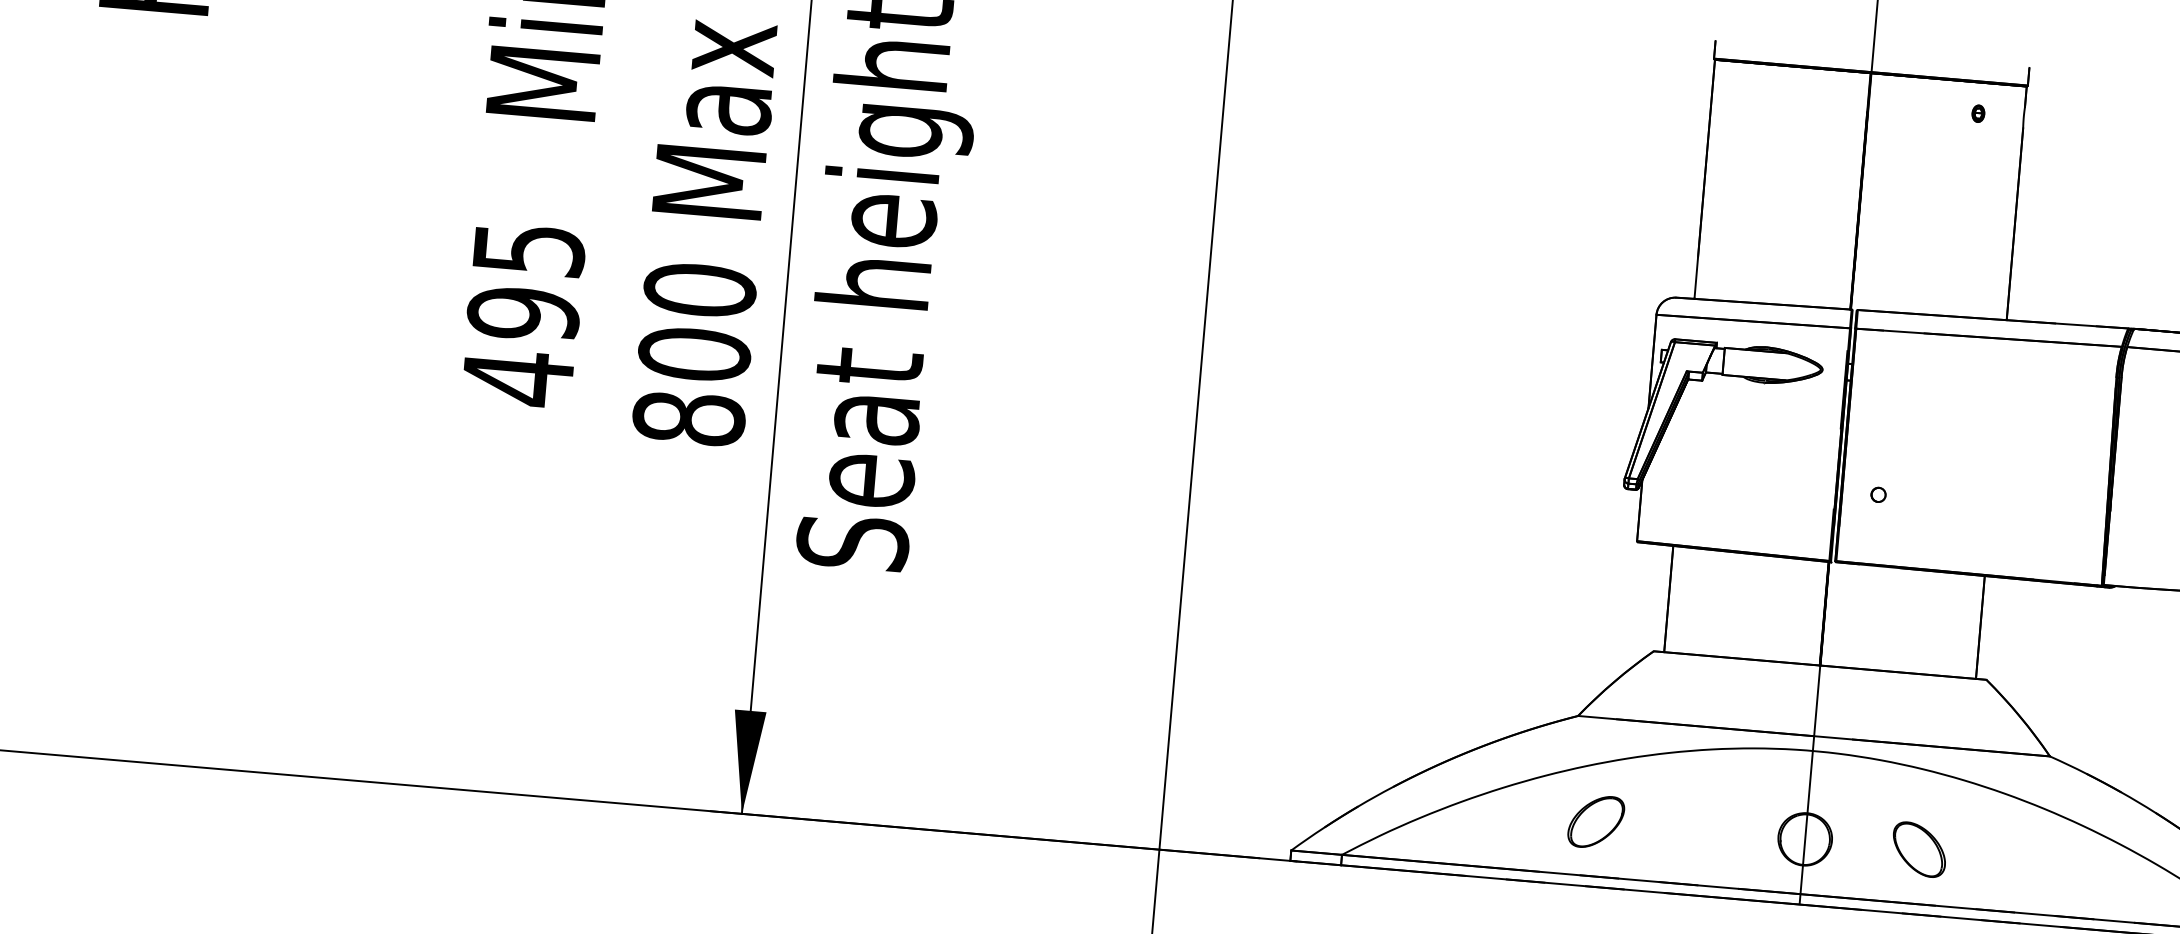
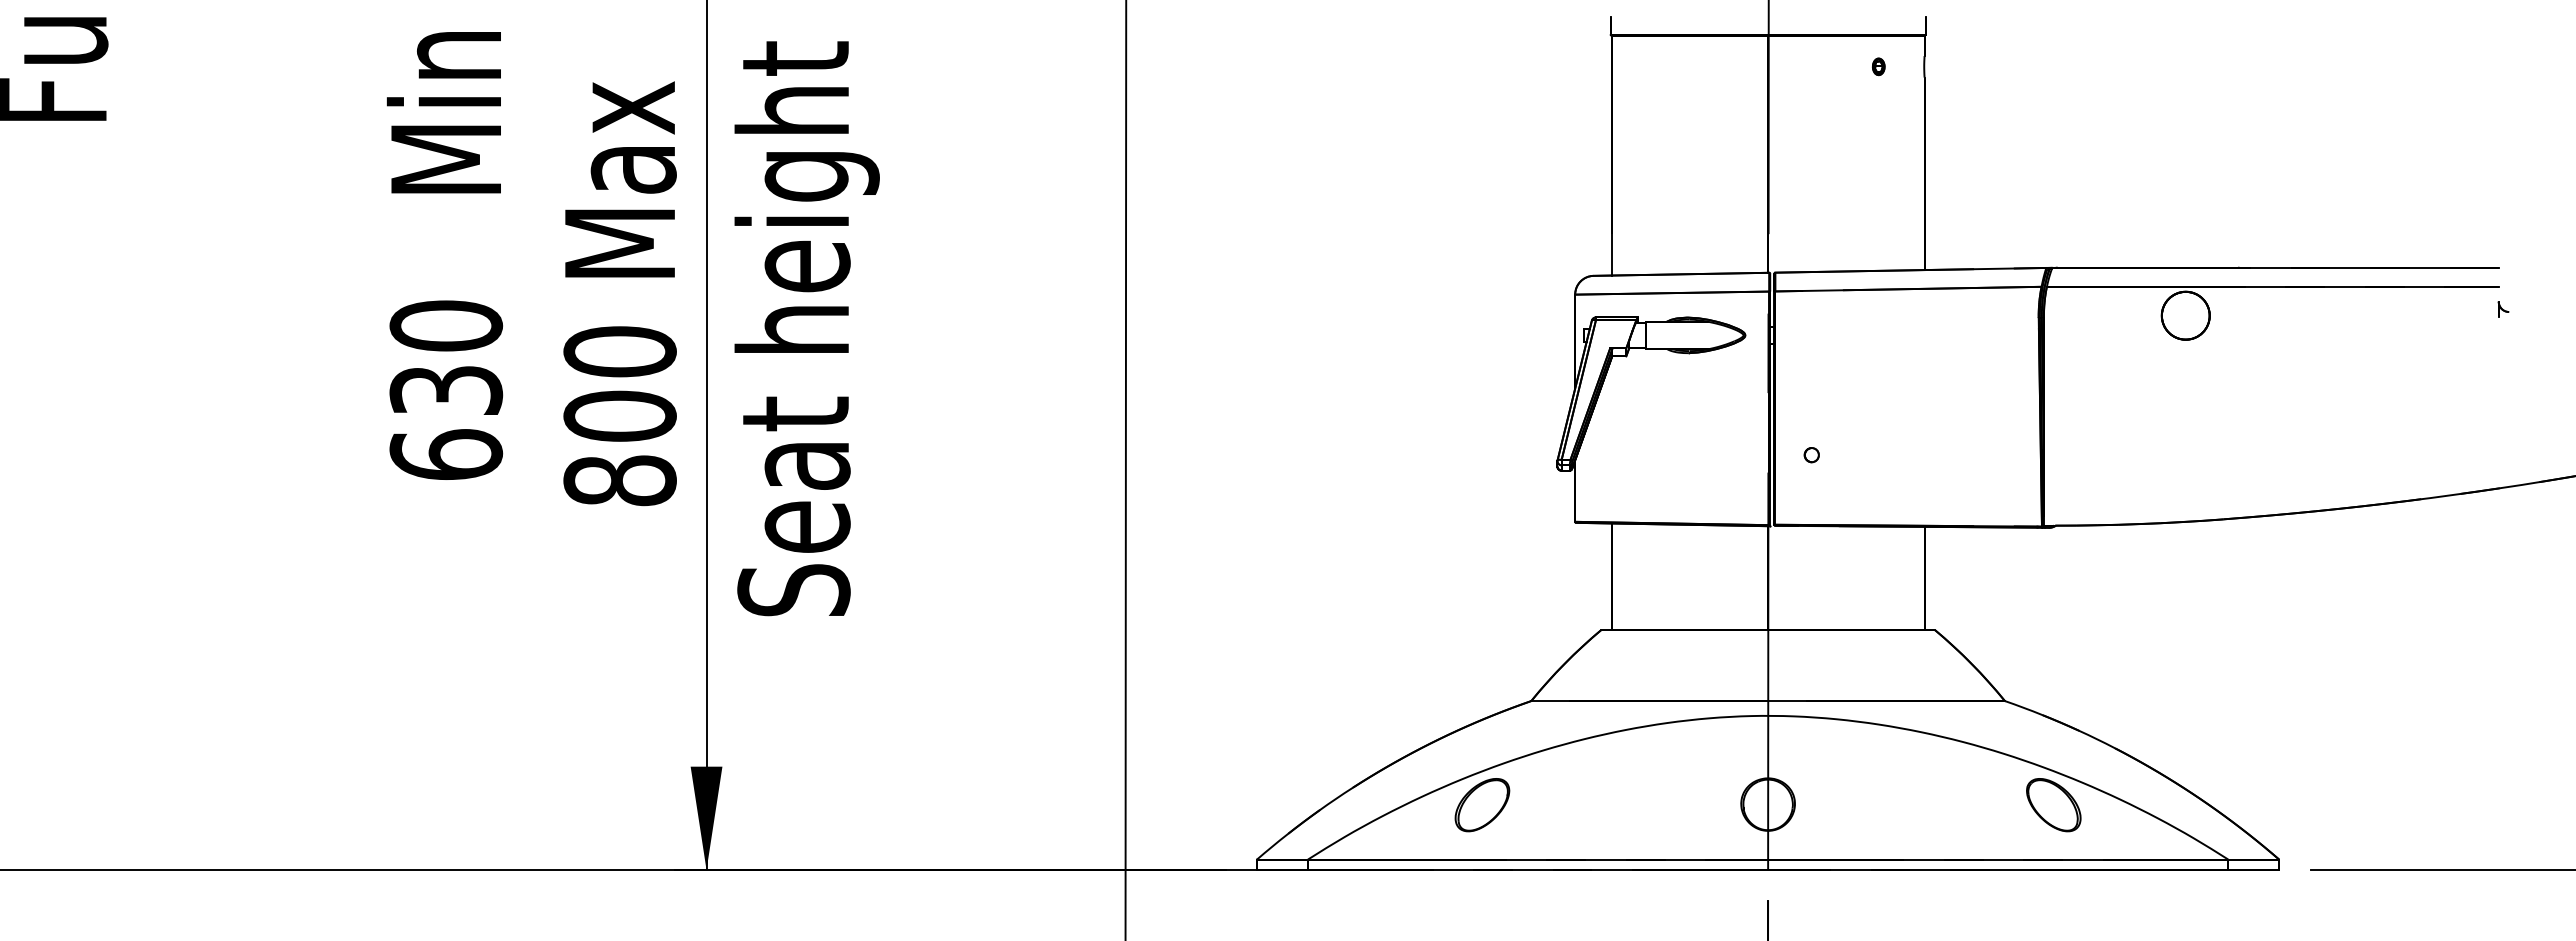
text: (523, 314) -> (446, 391), 495 -> 630
part: (1596, 822) -> (1482, 805), moved
part: (1919, 850) -> (2053, 805), moved

